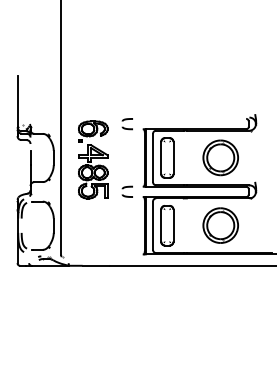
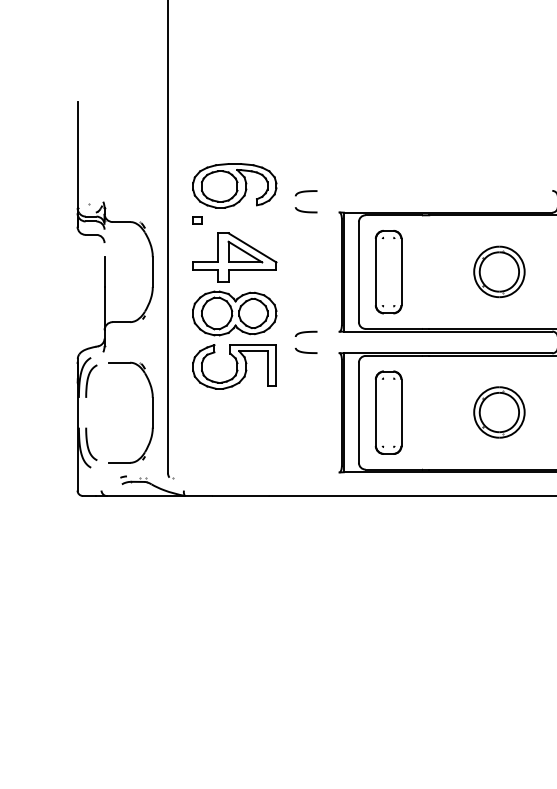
part: (220, 157) -> (499, 271), size x0.7
part: (93, 159) -> (235, 275), size x1.4
part: (220, 225) -> (499, 412), size x0.7

